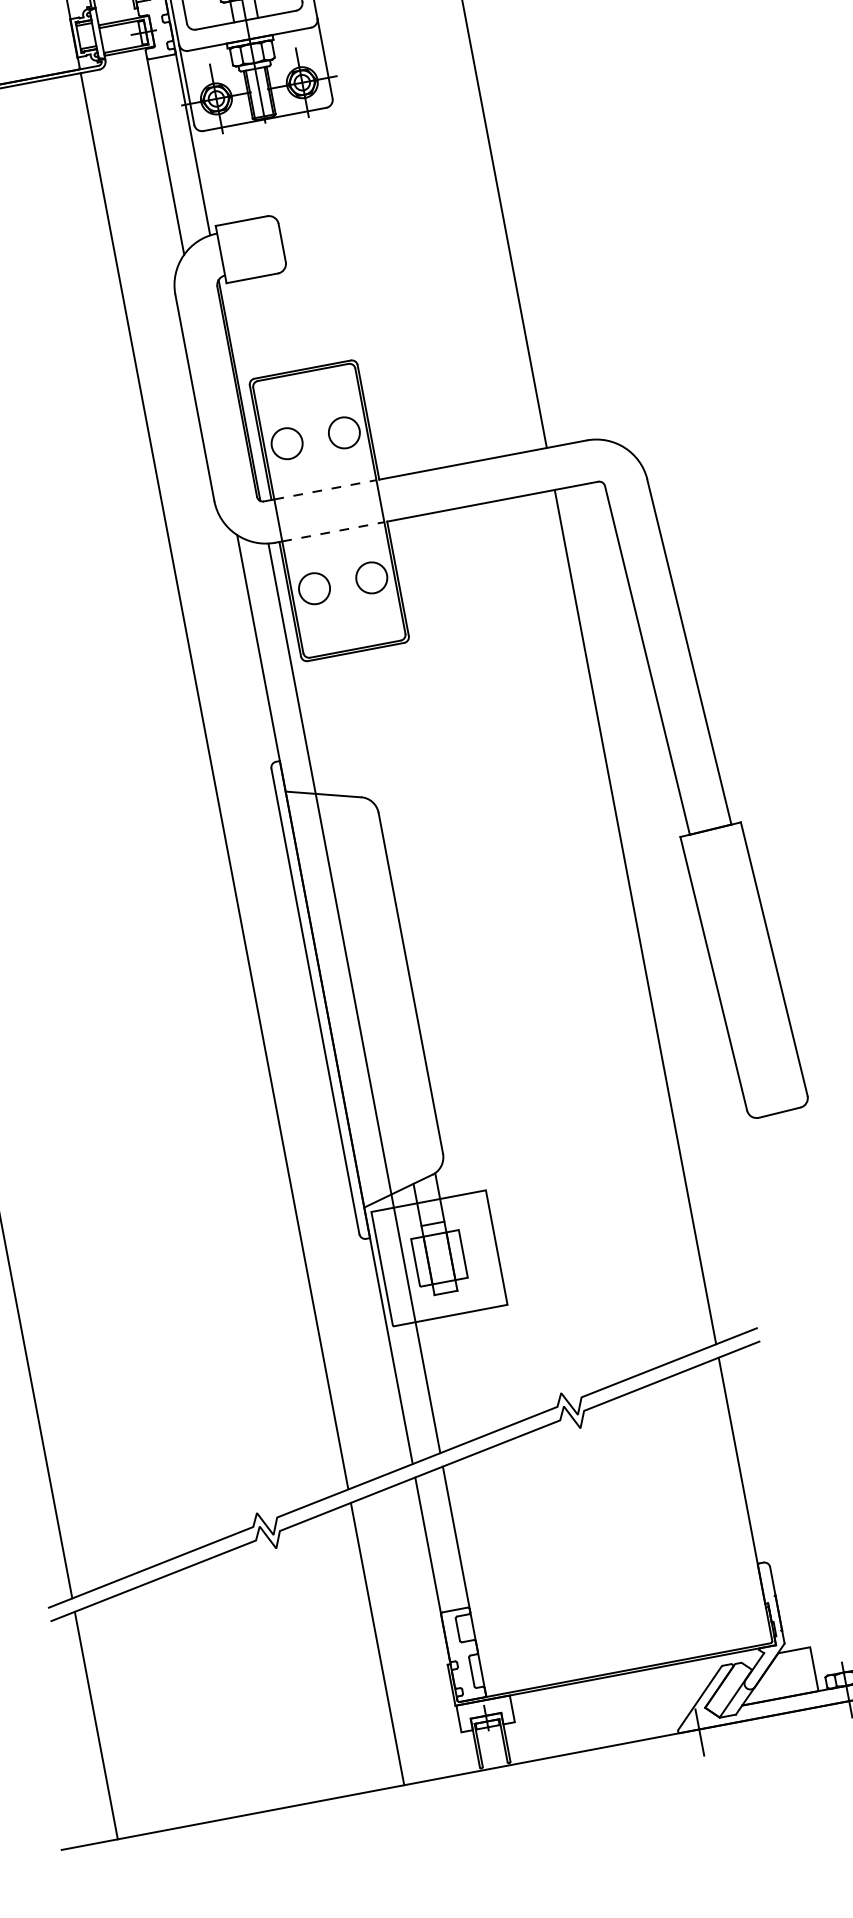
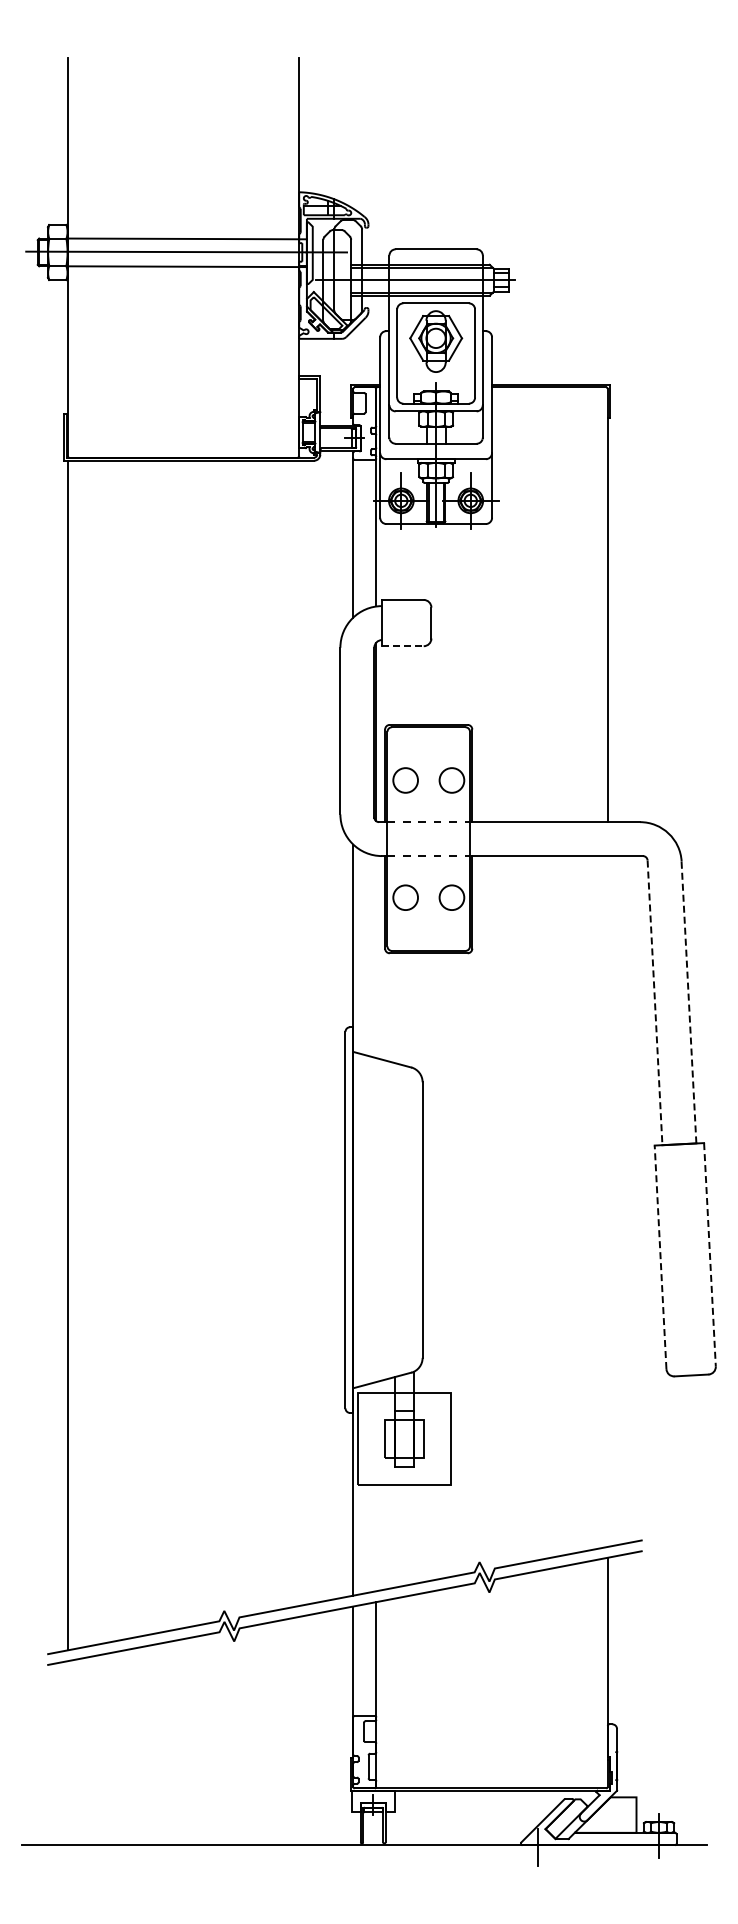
line: (251, 278) -> (402, 646), solid -> dashed
line: (688, 652) -> (688, 1002), solid -> dashed
line: (647, 659) -> (655, 1002), solid -> dashed
line: (214, 780) -> (299, 1032), removed
line: (635, 917) -> (607, 1201), removed
line: (773, 958) -> (709, 1254), solid -> dashed
line: (713, 974) -> (660, 1257), solid -> dashed
line: (354, 998) -> (376, 1223), removed
line: (377, 1643) -> (299, 1730), removed
line: (96, 1725) -> (67, 1753), removed

